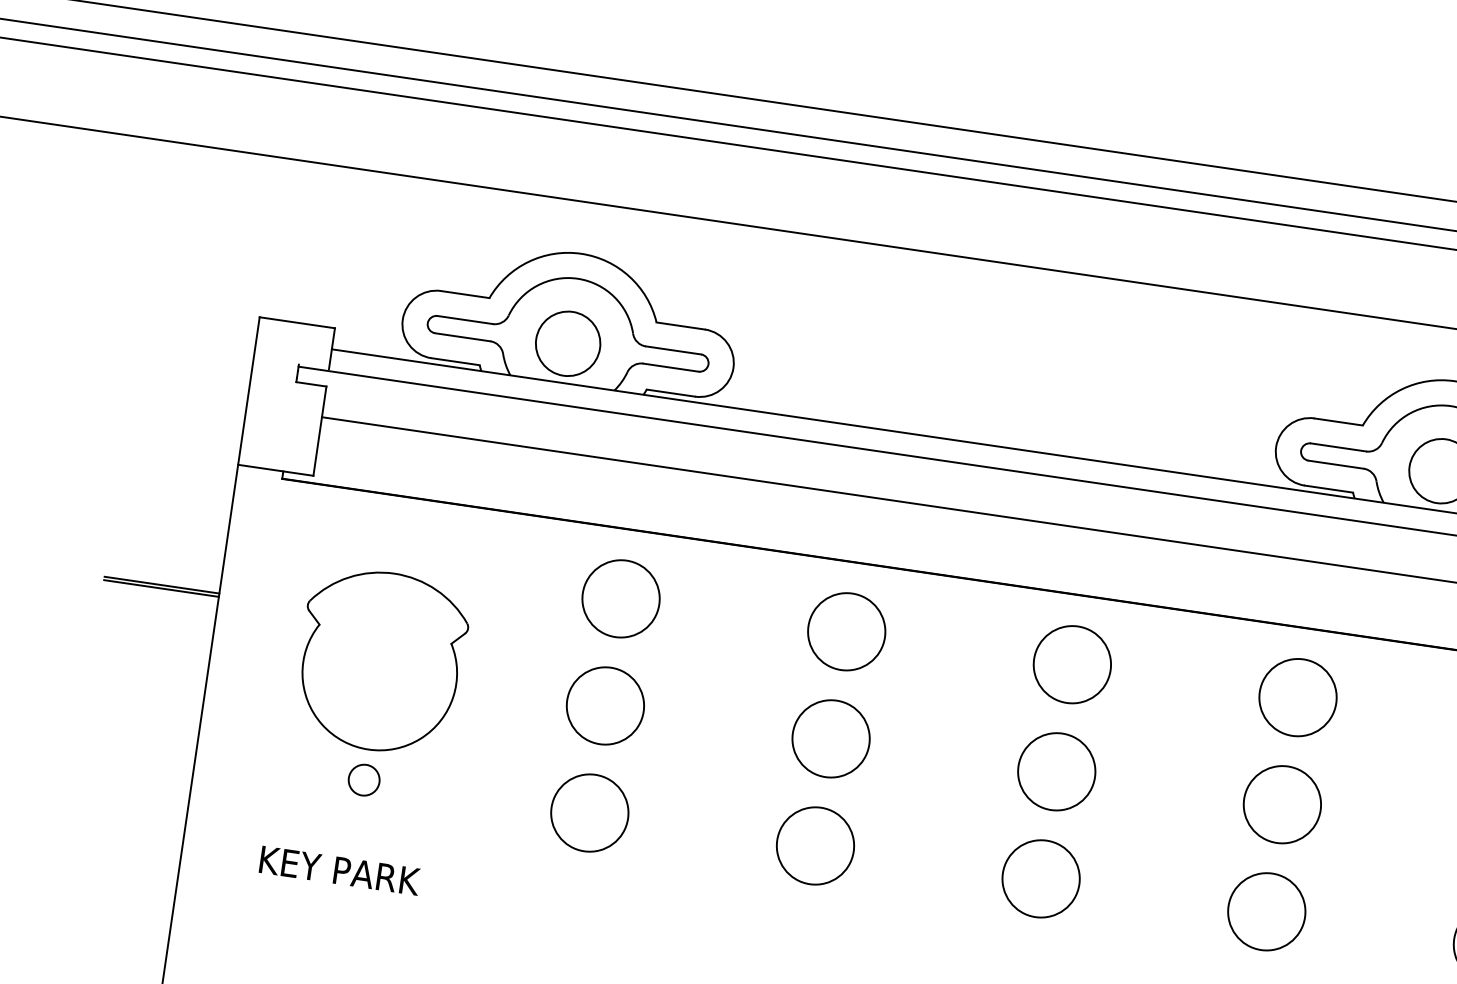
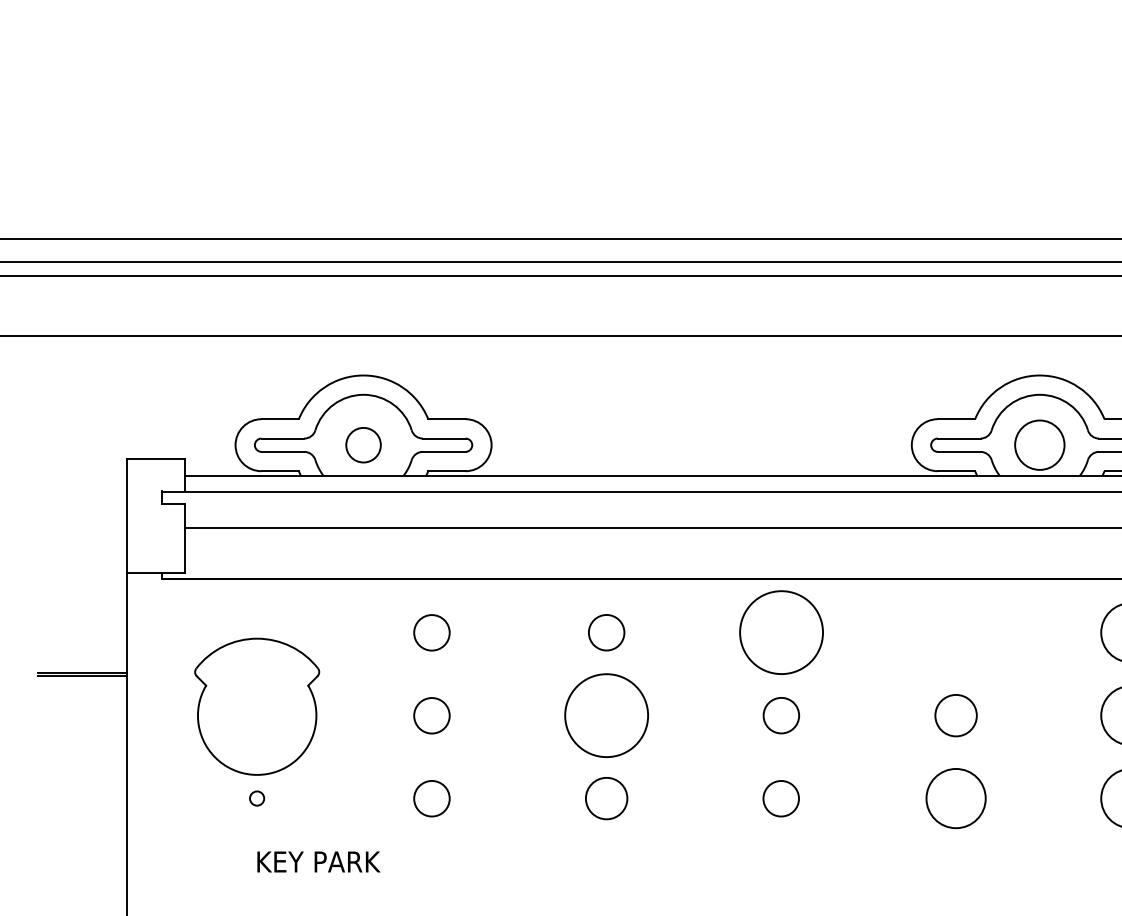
circle: (568, 342) -> (363, 444), size x0.7
circle: (620, 598) -> (431, 632), size x0.6
circle: (846, 631) -> (606, 632), size x0.6
circle: (1071, 664) -> (780, 632), size x1.4
circle: (1297, 697) -> (955, 632), removed
circle: (604, 705) -> (431, 715), size x0.6
circle: (830, 738) -> (606, 715), size x1.4
circle: (1056, 771) -> (781, 715), size x0.6
circle: (363, 779) -> (256, 798), size x0.6
circle: (1281, 804) -> (955, 715), size x0.7
circle: (589, 812) -> (431, 798), size x0.6
circle: (815, 845) -> (606, 798), size x0.7
text: (339, 870) -> (318, 861), moved
circle: (1040, 878) -> (780, 798), size x0.6

